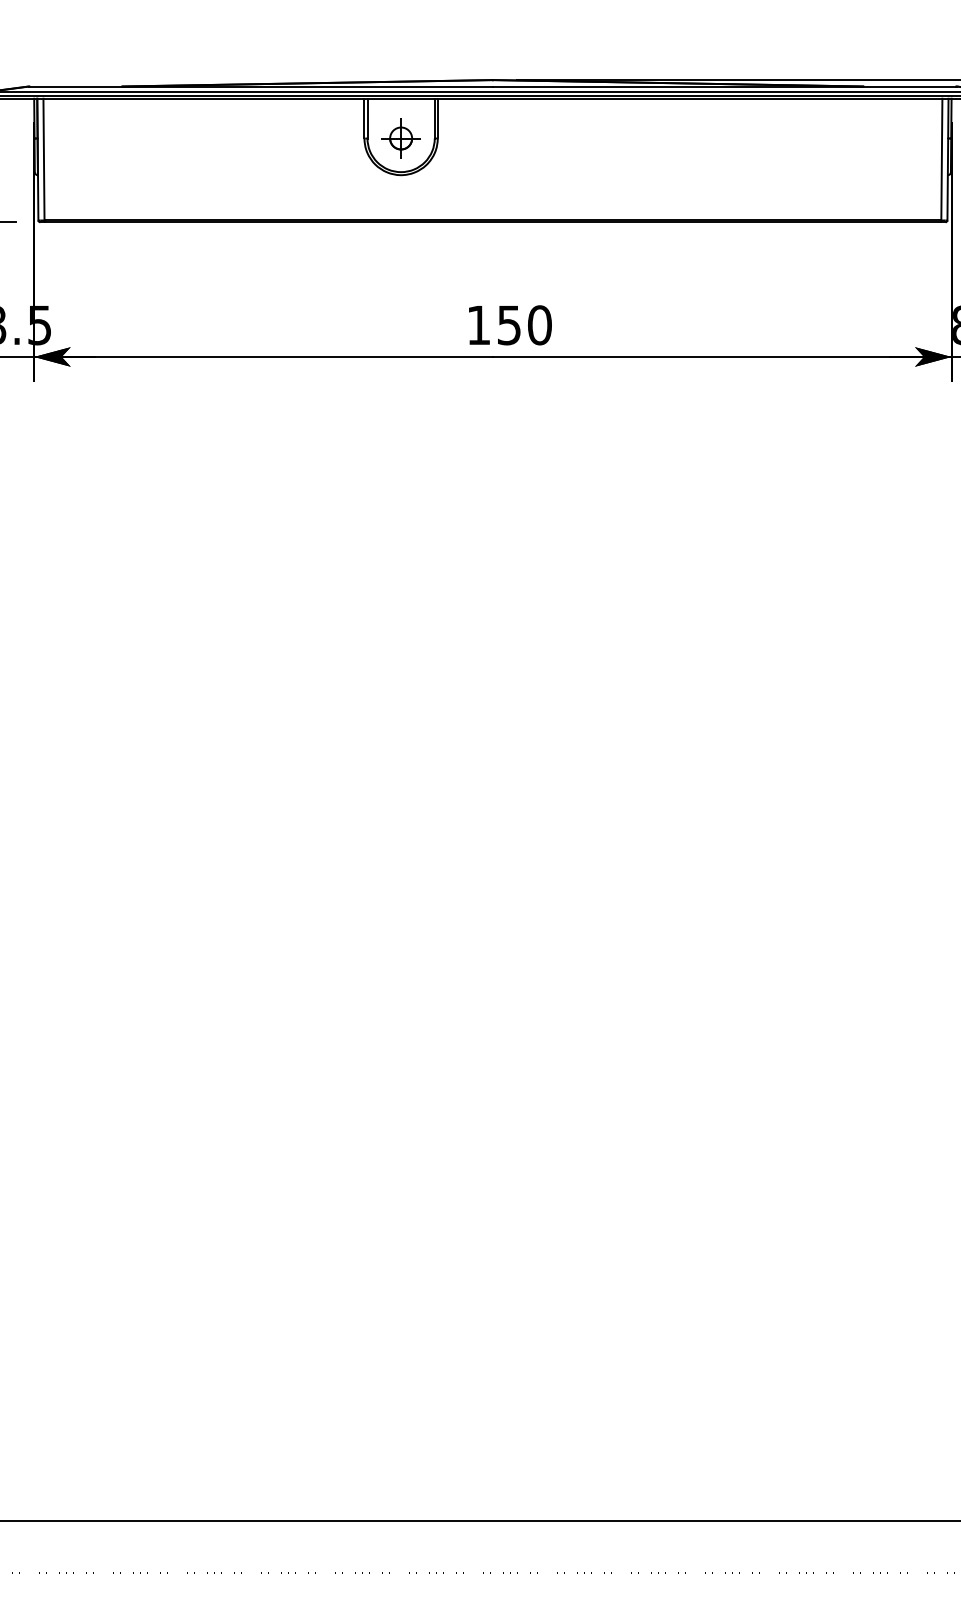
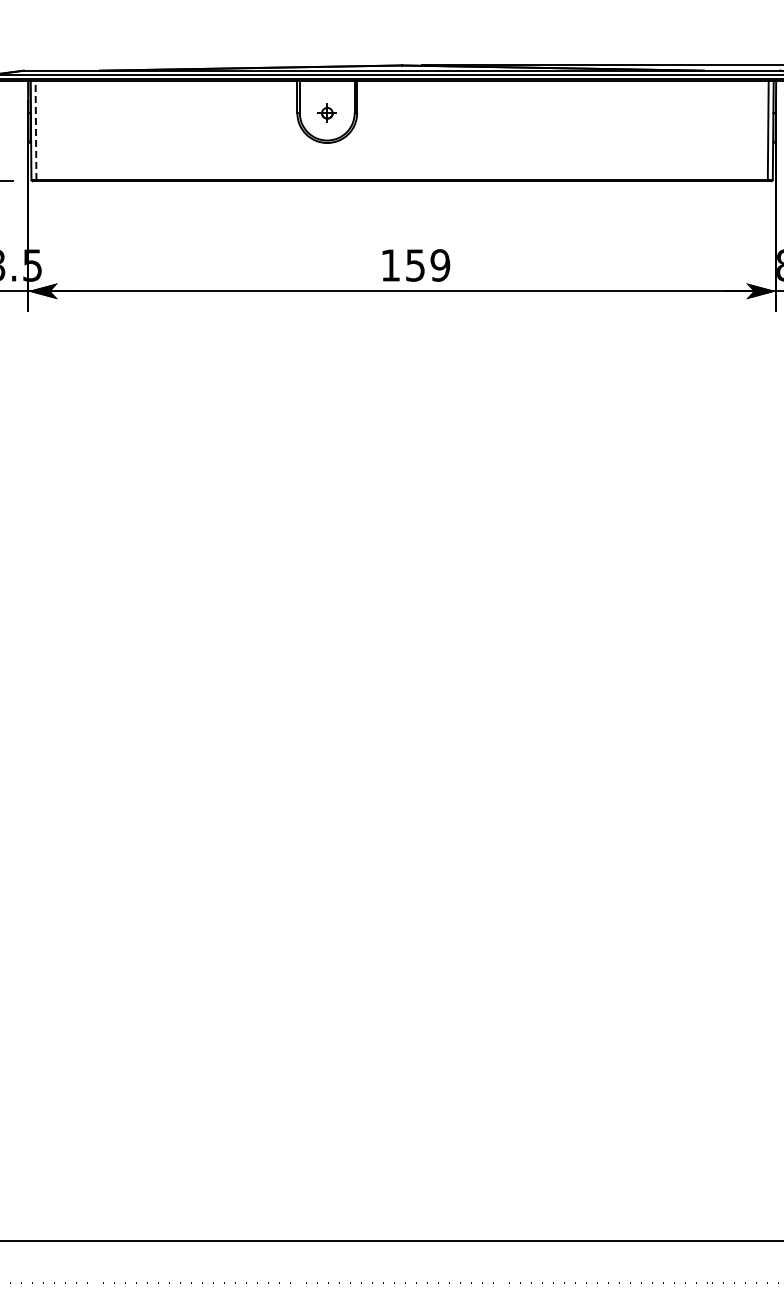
part: (401, 138) -> (327, 113), size x0.6
line: (44, 159) -> (36, 130), solid -> dashed
text: (539, 325) -> (440, 265), 150 -> 159

